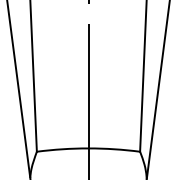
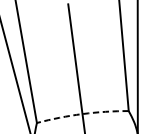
arc: (88, 148) -> (82, 114), solid -> dashed

